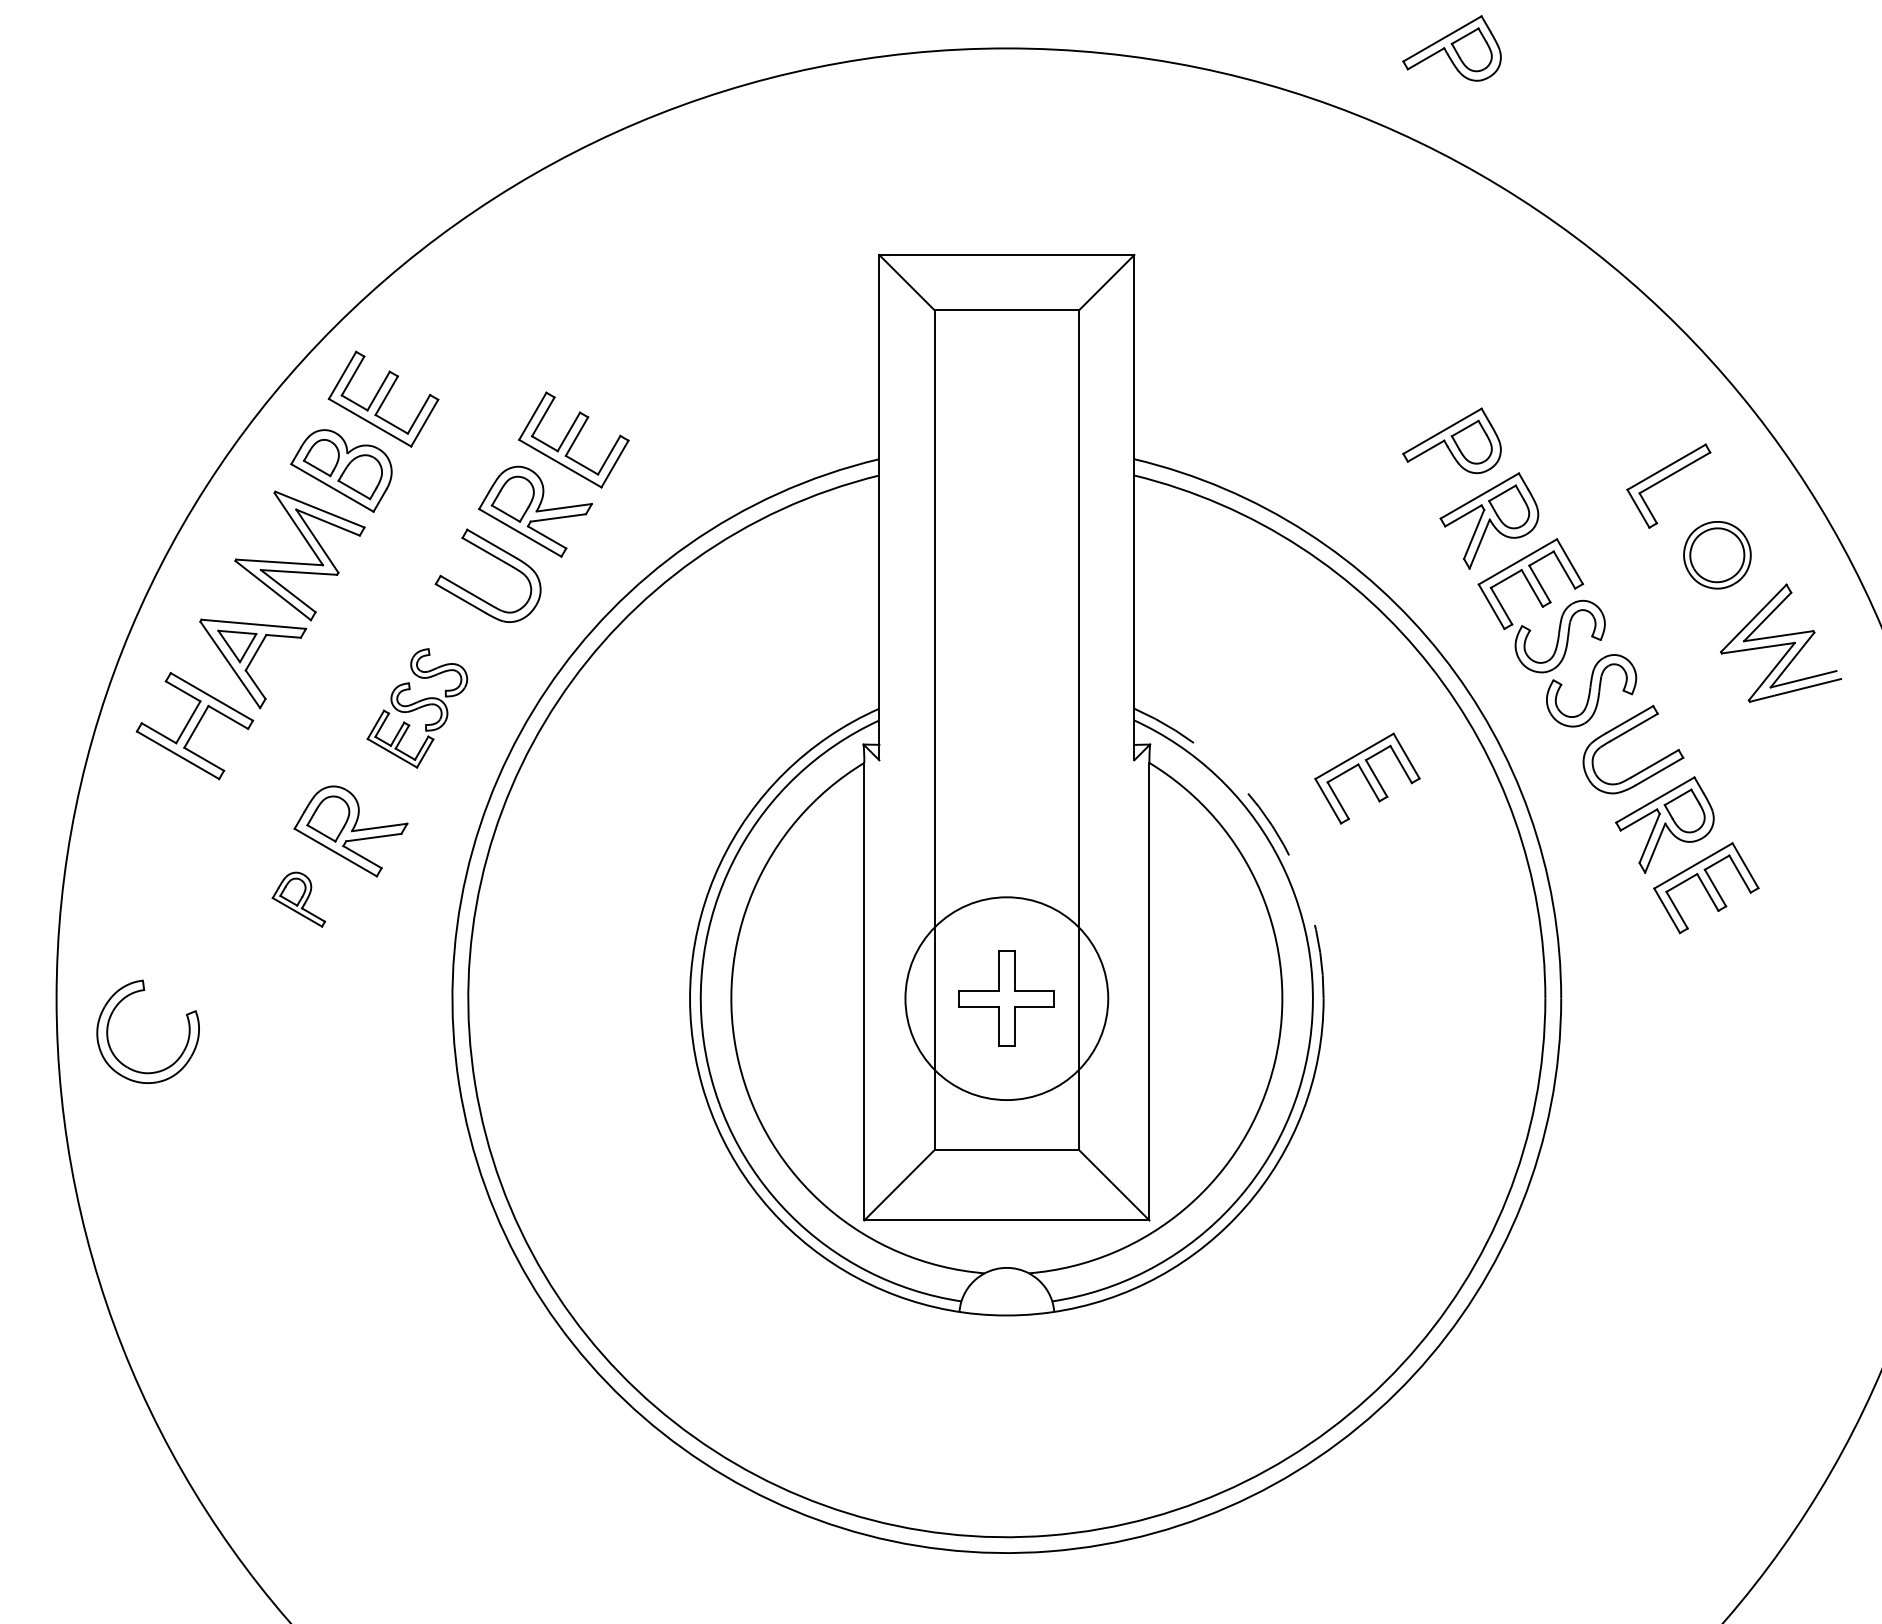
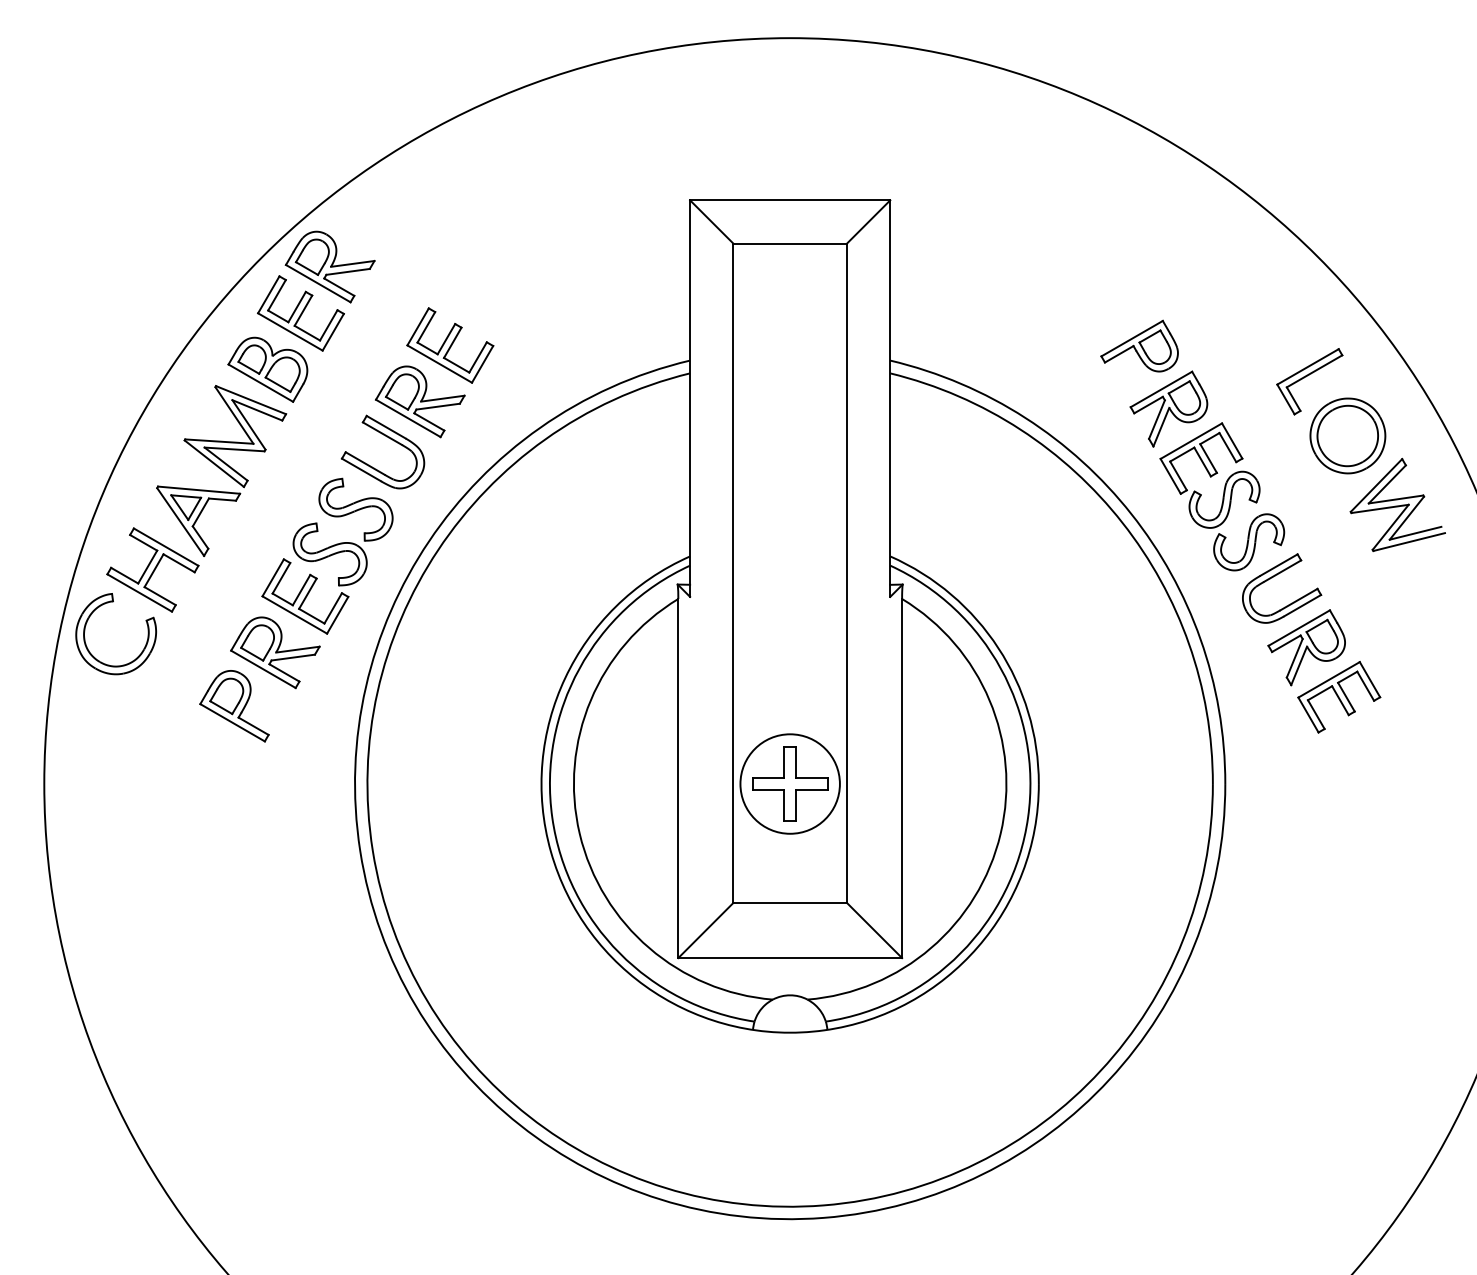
part: (1451, 47) -> (1139, 37), removed
part: (419, 339) -> (329, 266), added
part: (1716, 554) -> (1347, 435), size x1.43
part: (417, 707) -> (327, 555), size x1.67
part: (1367, 778) -> (1073, 611), removed
arc: (1272, 826) -> (998, 648), dashed -> solid
part: (298, 899) -> (234, 706), size x1.67
circle: (1005, 998) -> (789, 783), size x0.62
part: (109, 1028) -> (85, 631), moved

